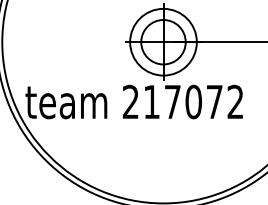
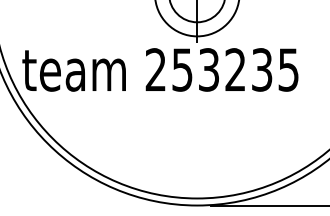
text: (193, 101) -> (235, 69), 217072 -> 253235

